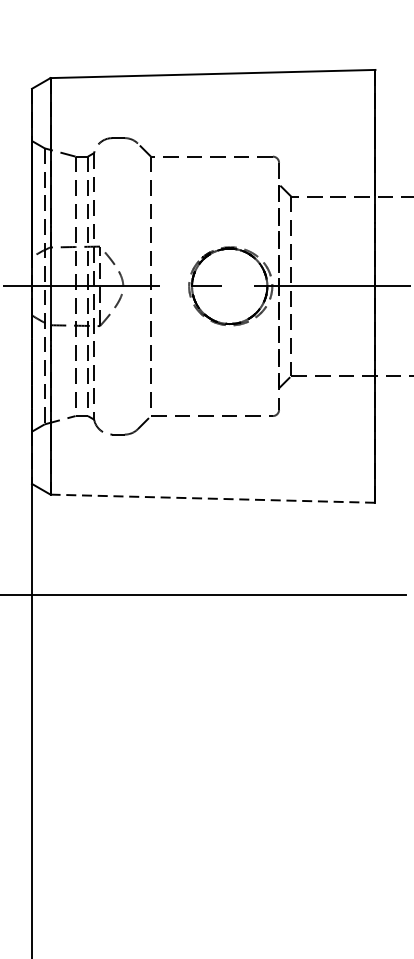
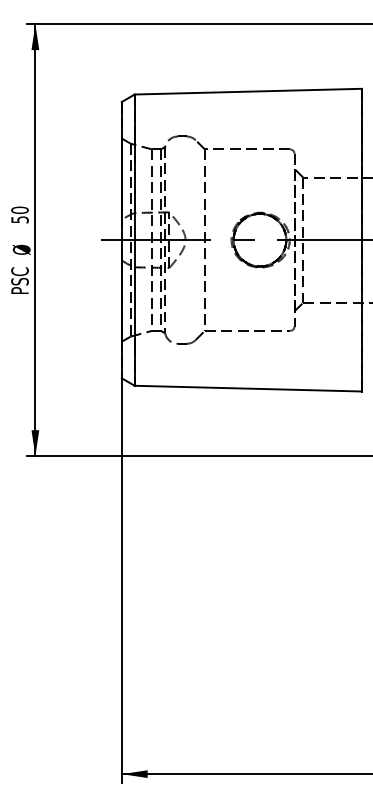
line: (213, 498) -> (248, 388), dashed -> solid

